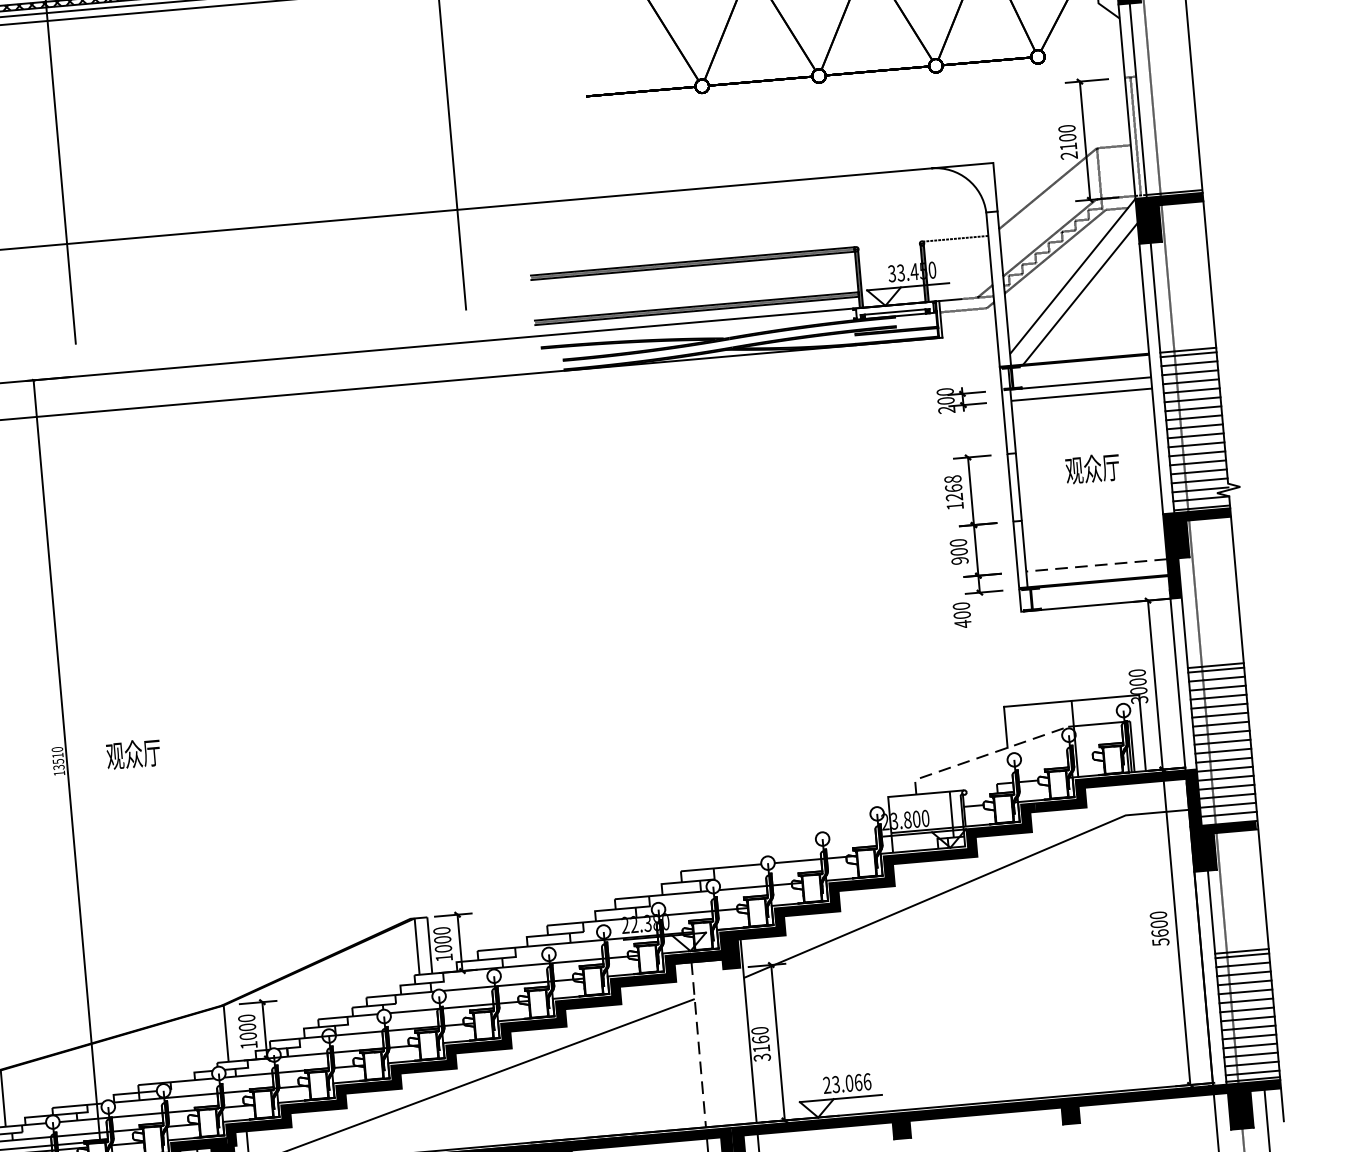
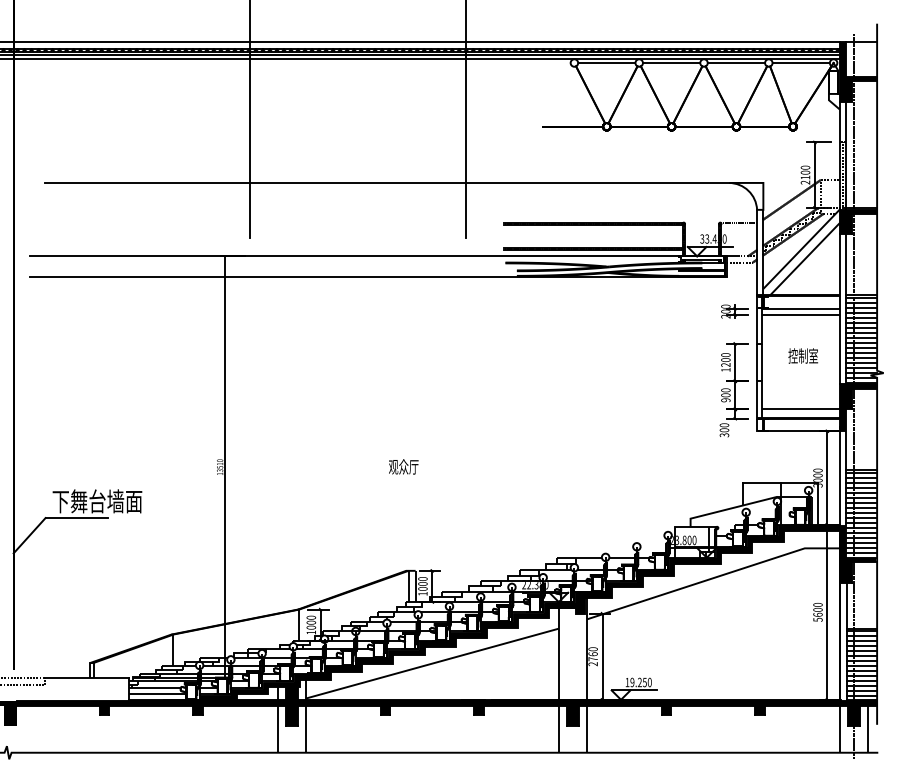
text: (1092, 467) -> (803, 355), 观众厅 -> 控制室
text: (952, 483) -> (725, 357), 1268 -> 1200
line: (1096, 565) -> (800, 409), dashed -> solid
text: (963, 624) -> (724, 435), 400 -> 300
text: (133, 753) -> (403, 466), moved
line: (983, 755) -> (729, 508), dashed -> solid
line: (698, 1045) -> (558, 654), dashed -> solid
text: (760, 1052) -> (592, 661), 3160 -> 2760
text: (846, 1083) -> (638, 682), 23.066 -> 19.250

